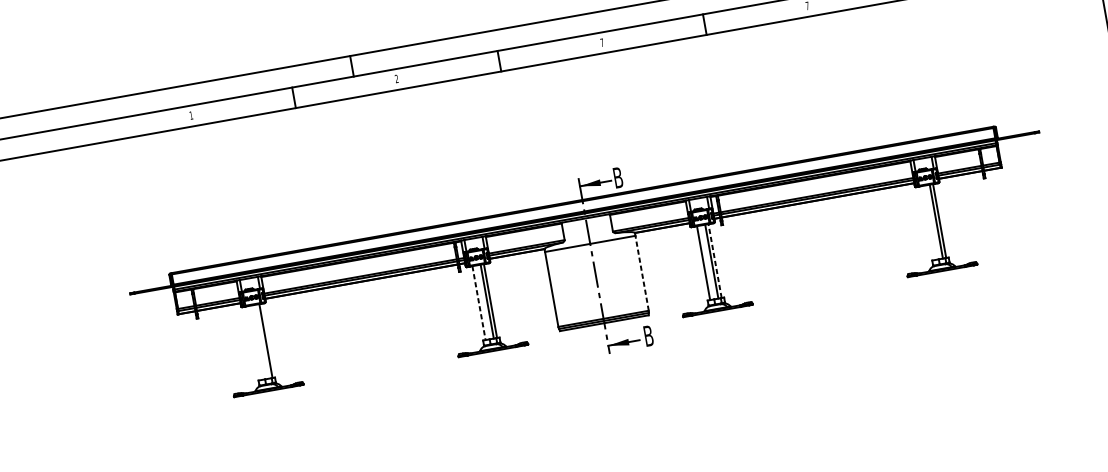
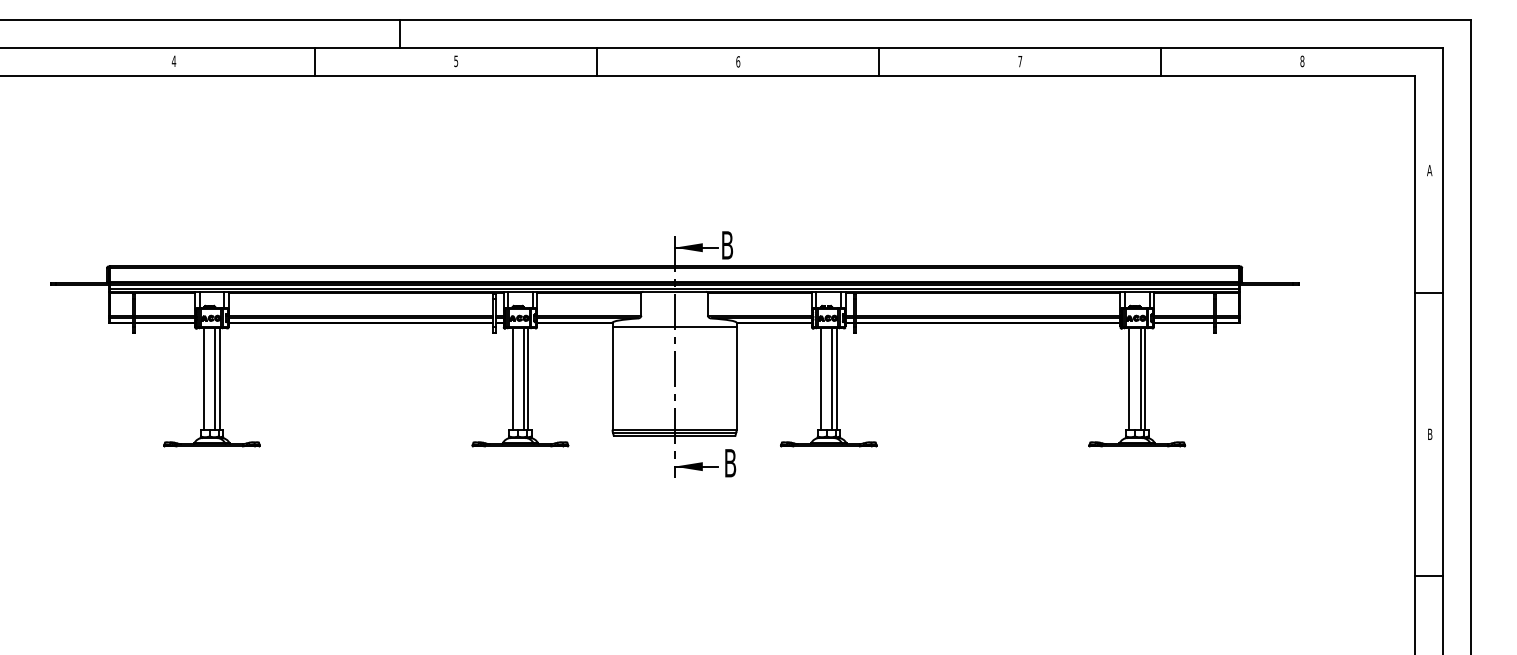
text: (602, 42) -> (738, 61), 7 -> 6
text: (397, 79) -> (456, 61), 2 -> 5
text: (190, 115) -> (173, 60), 1 -> 4
line: (928, 223) -> (1129, 379), added
line: (714, 261) -> (836, 379), dashed -> solid
line: (641, 272) -> (736, 377), dashed -> solid
line: (479, 303) -> (512, 379), dashed -> solid
line: (262, 341) -> (215, 379), added
line: (254, 343) -> (204, 379), added

